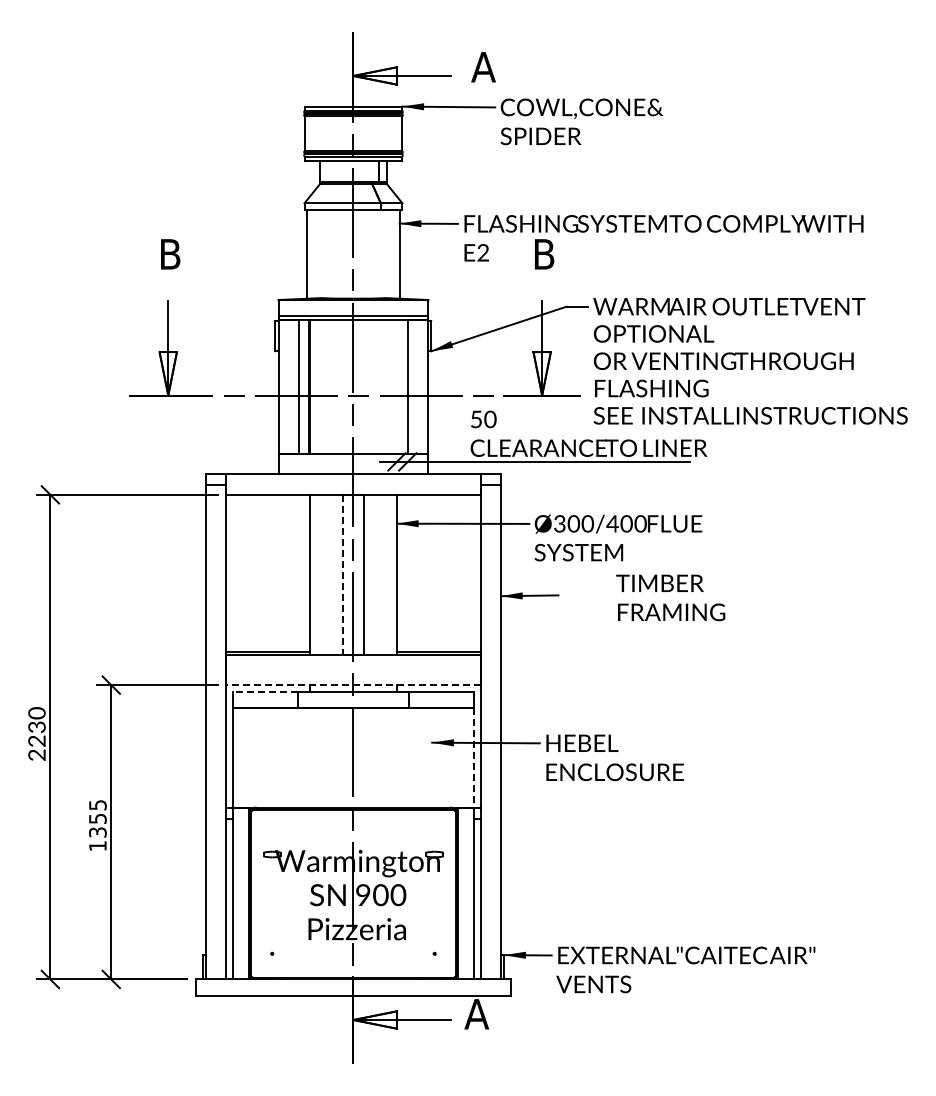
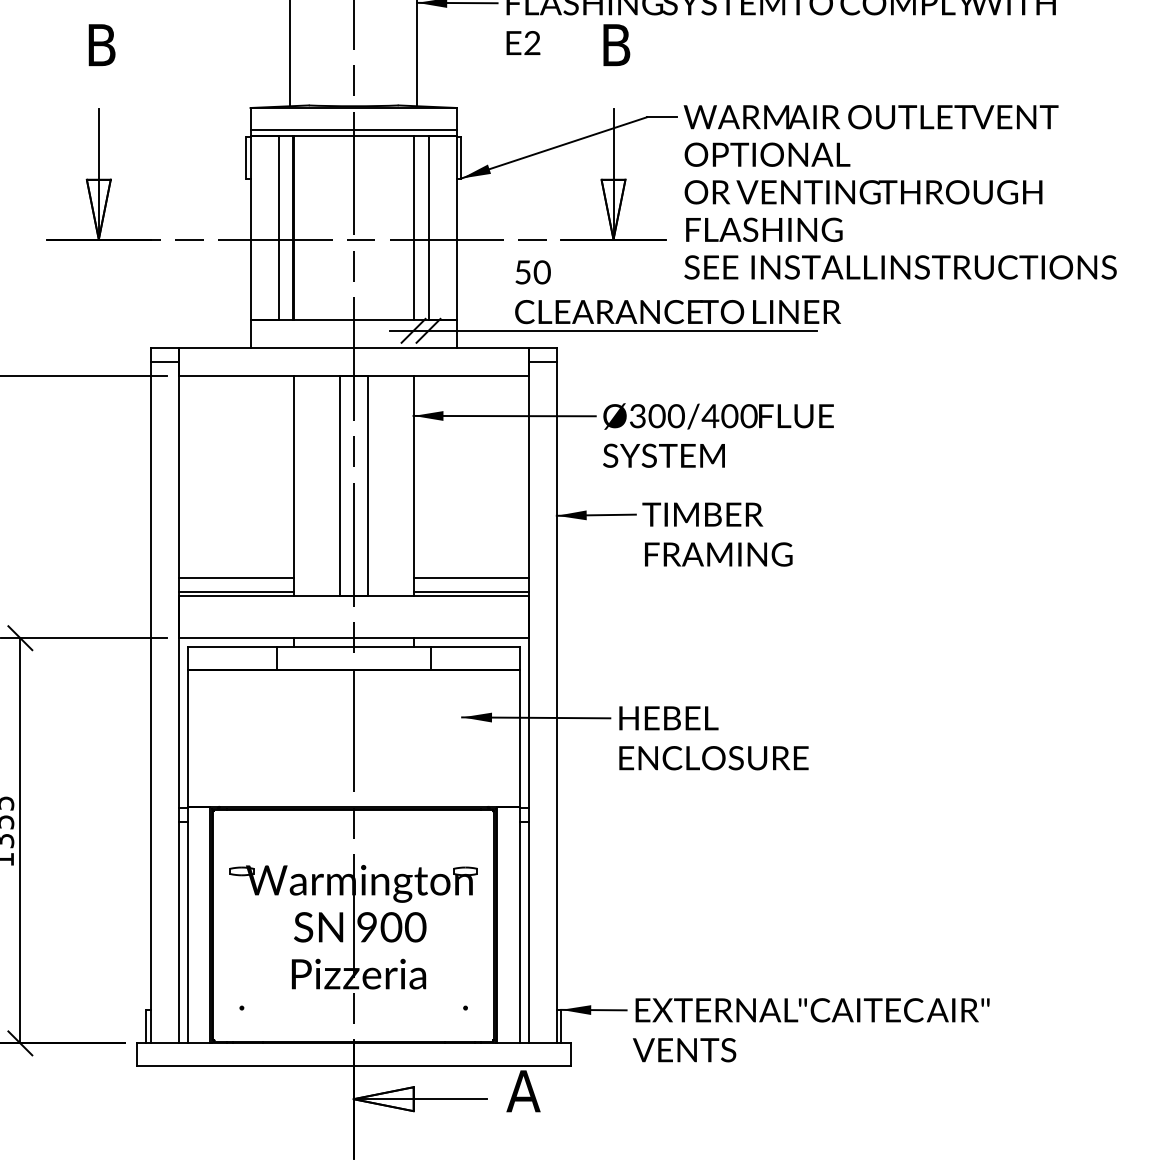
line: (396, 387) -> (412, 228), added
line: (343, 574) -> (340, 485), dashed -> solid
text: (670, 597) -> (717, 534), moved
line: (268, 641) -> (236, 578), added
line: (438, 641) -> (470, 578), added
line: (352, 685) -> (352, 638), dashed -> solid
line: (264, 691) -> (231, 646), dashed -> solid
line: (474, 757) -> (520, 737), dashed -> solid

